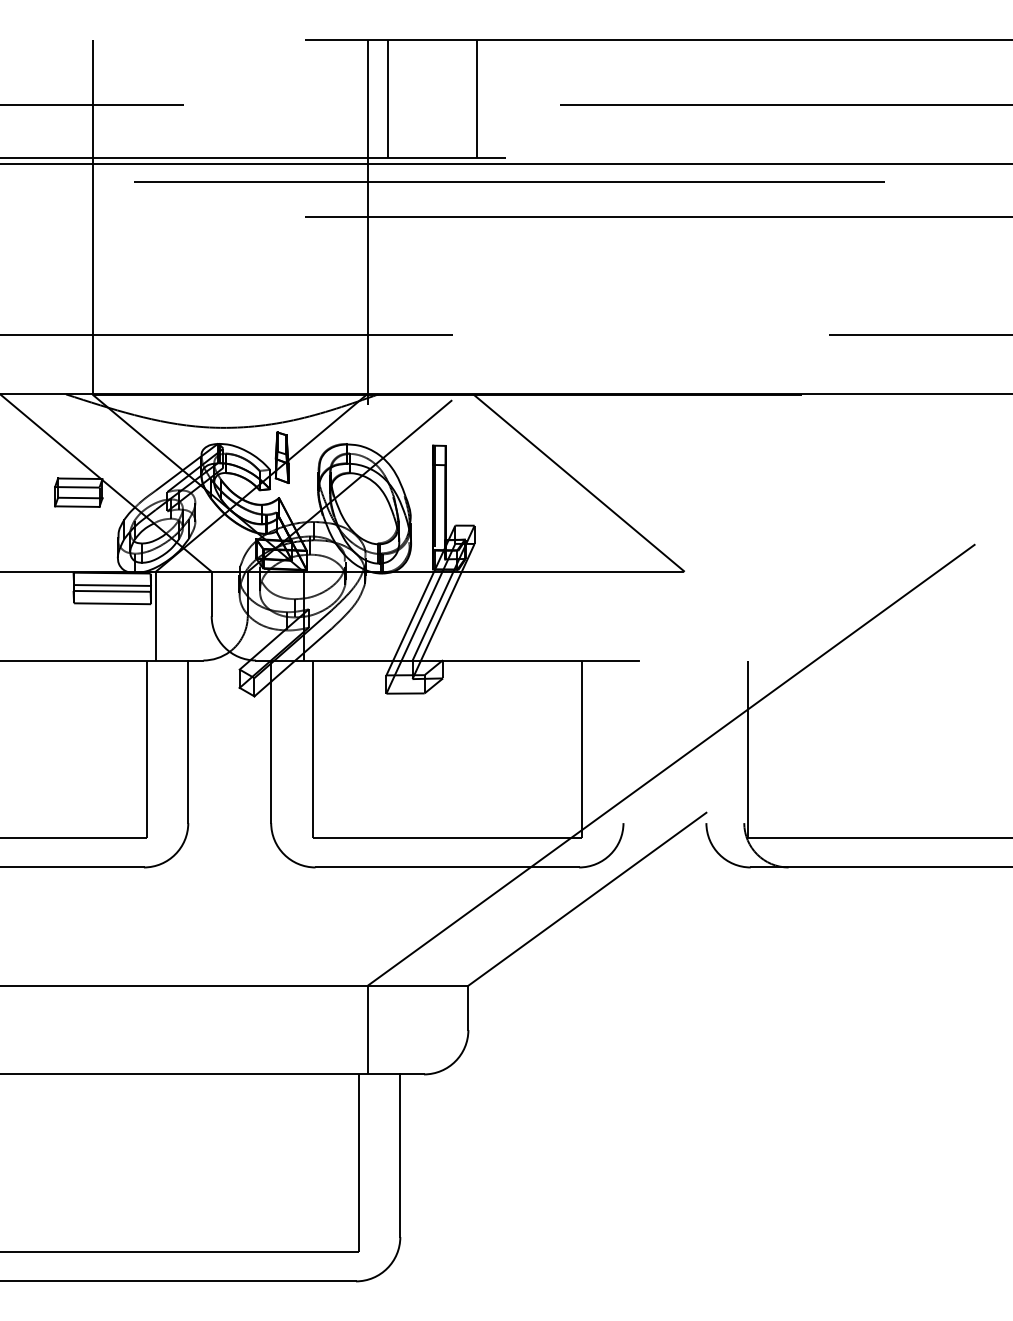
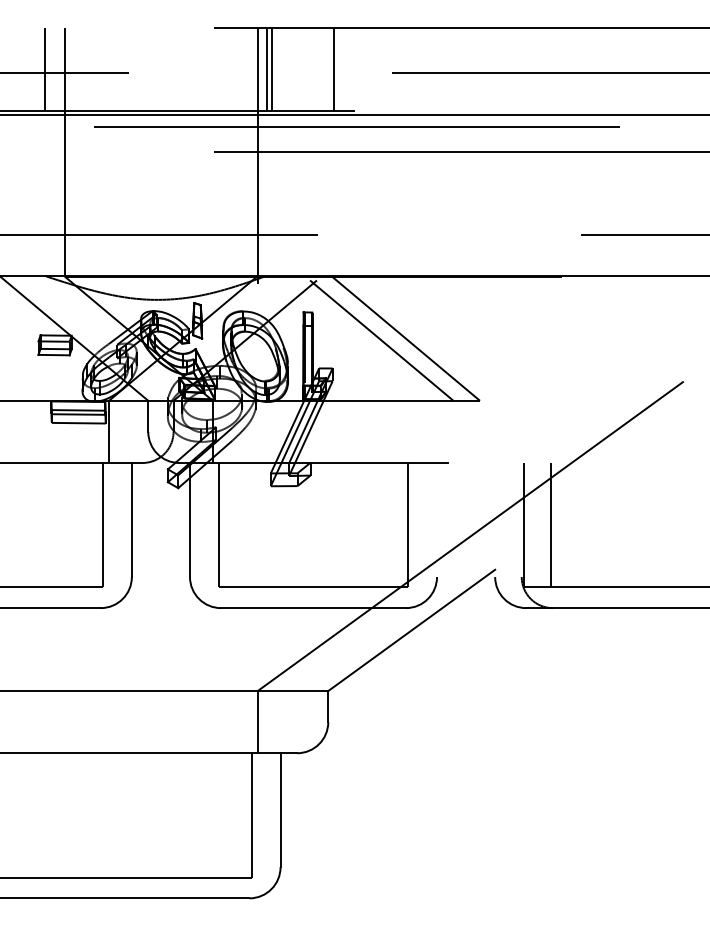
line: (64, 98) -> (45, 68), added
line: (381, 98) -> (267, 68), added
line: (544, 485) -> (381, 340), added
line: (785, 748) -> (550, 524), added

